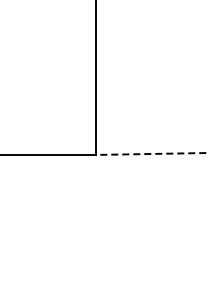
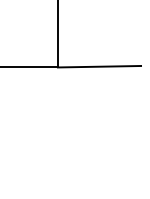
line: (150, 154) -> (99, 67), dashed -> solid

